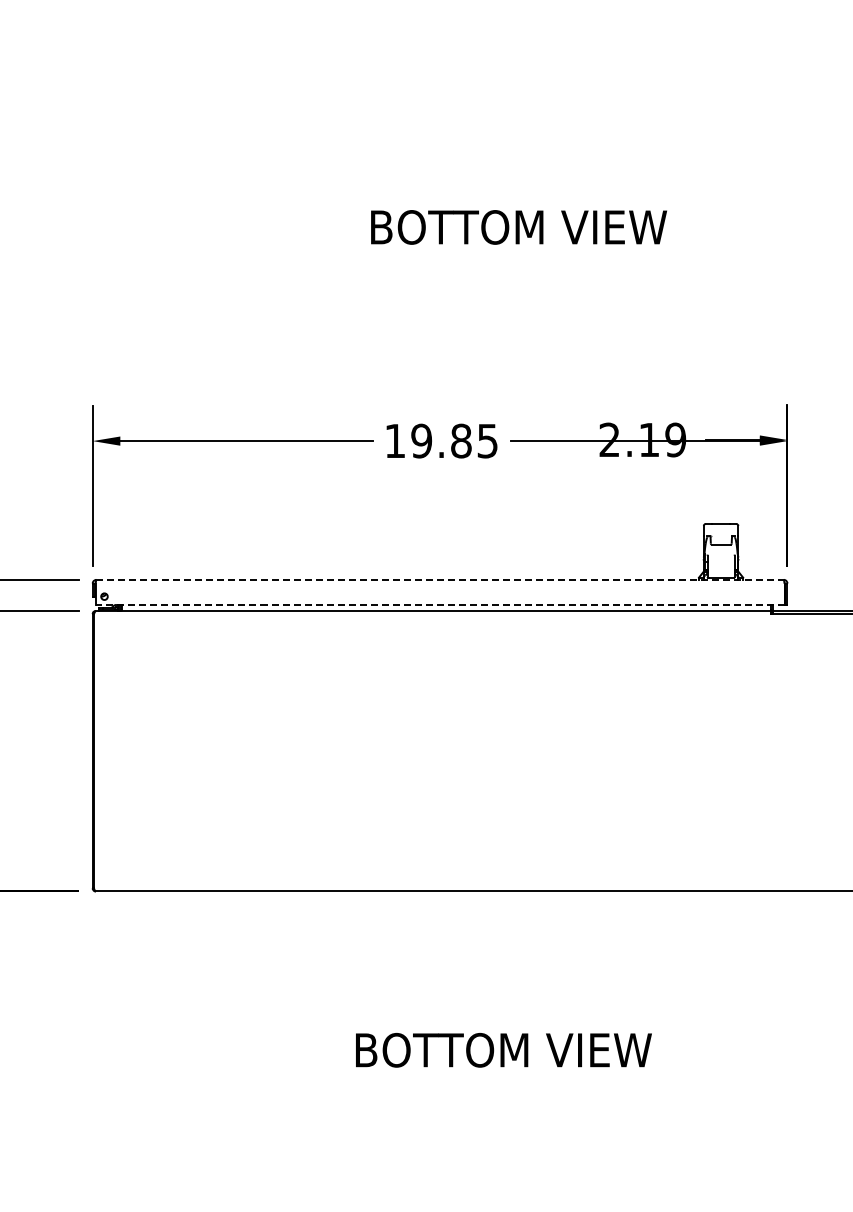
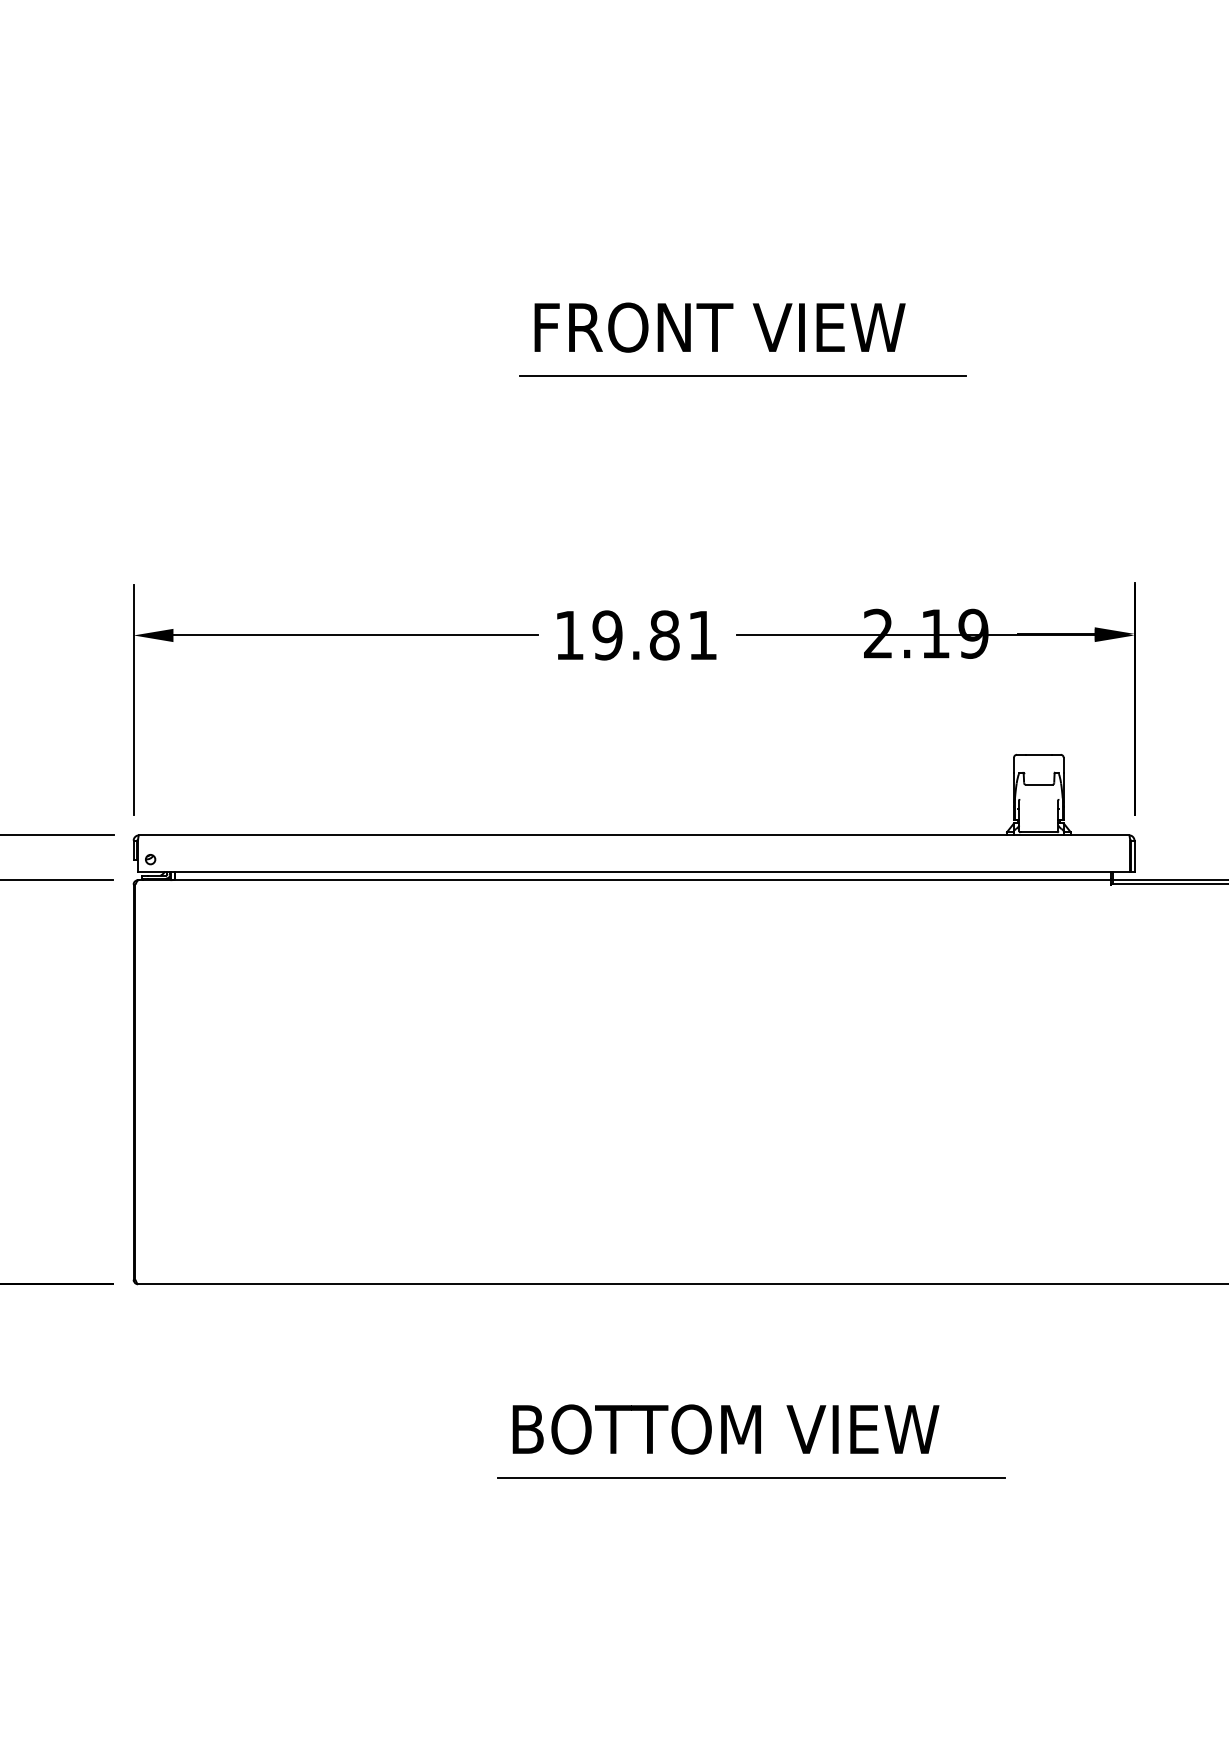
text: (521, 227) -> (751, 327), BOTTOM VIEW -> FRONT VIEW
line: (515, 261) -> (742, 376), added
text: (487, 441) -> (702, 636), 19.85 -> 19.81
line: (440, 579) -> (634, 834), dashed -> solid
line: (439, 605) -> (633, 872), dashed -> solid
line: (521, 1026) -> (751, 1478), added
text: (503, 1050) -> (725, 1429), moved

